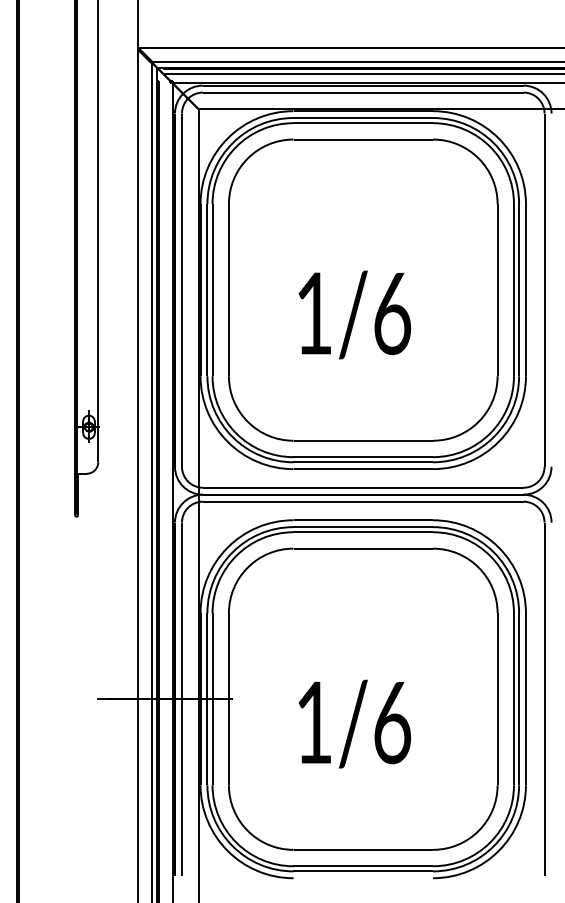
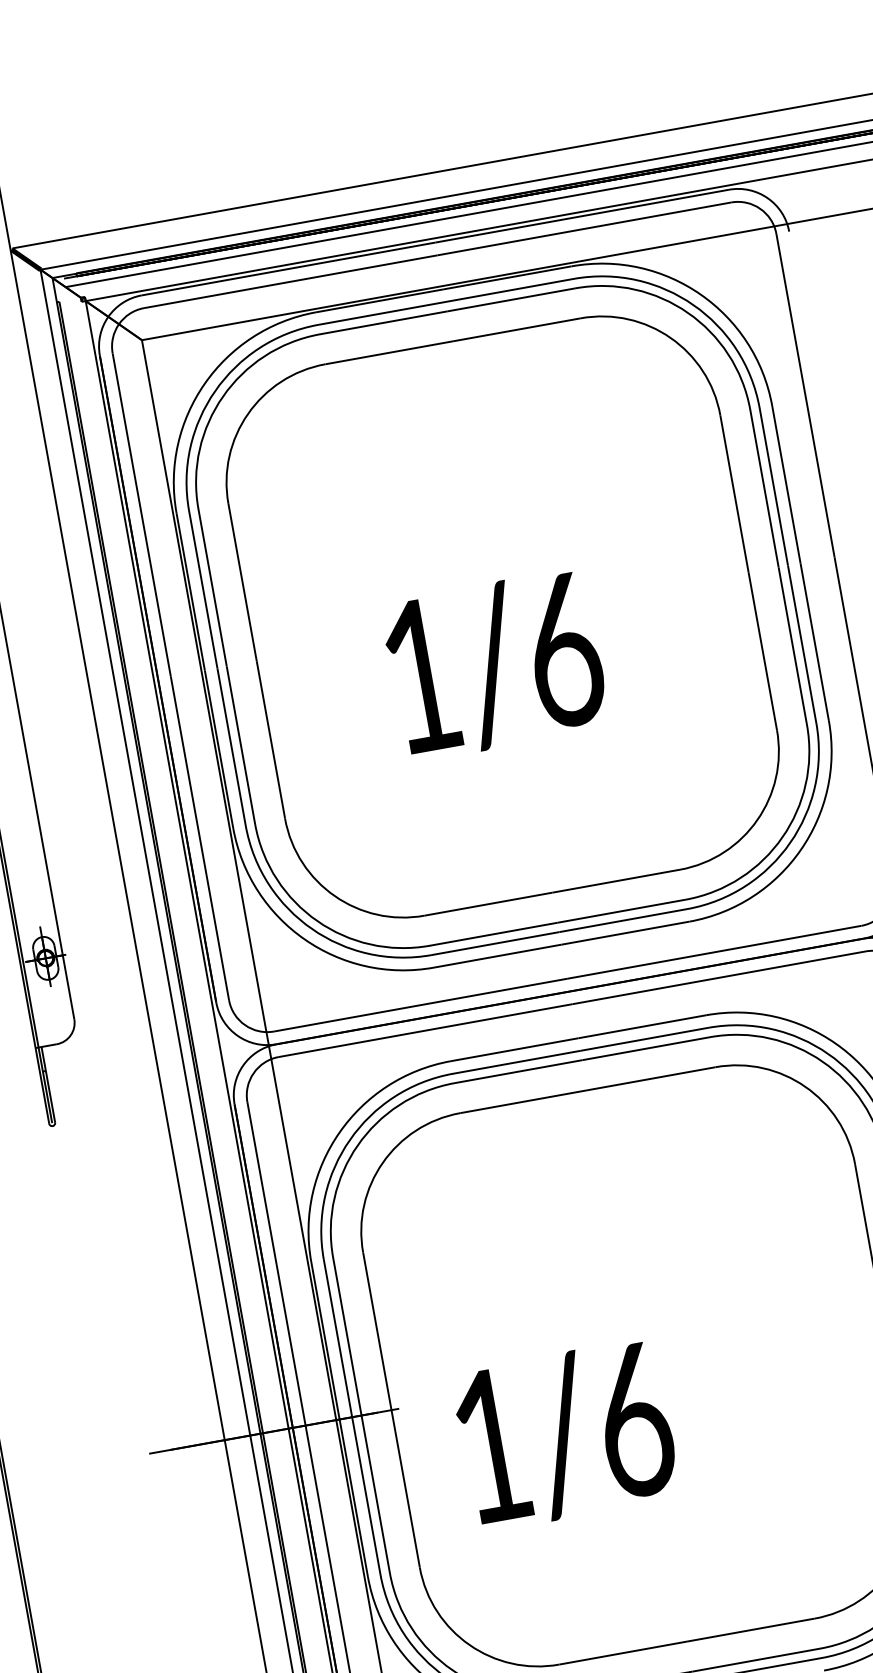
text: (354, 723) -> (565, 1434), moved

